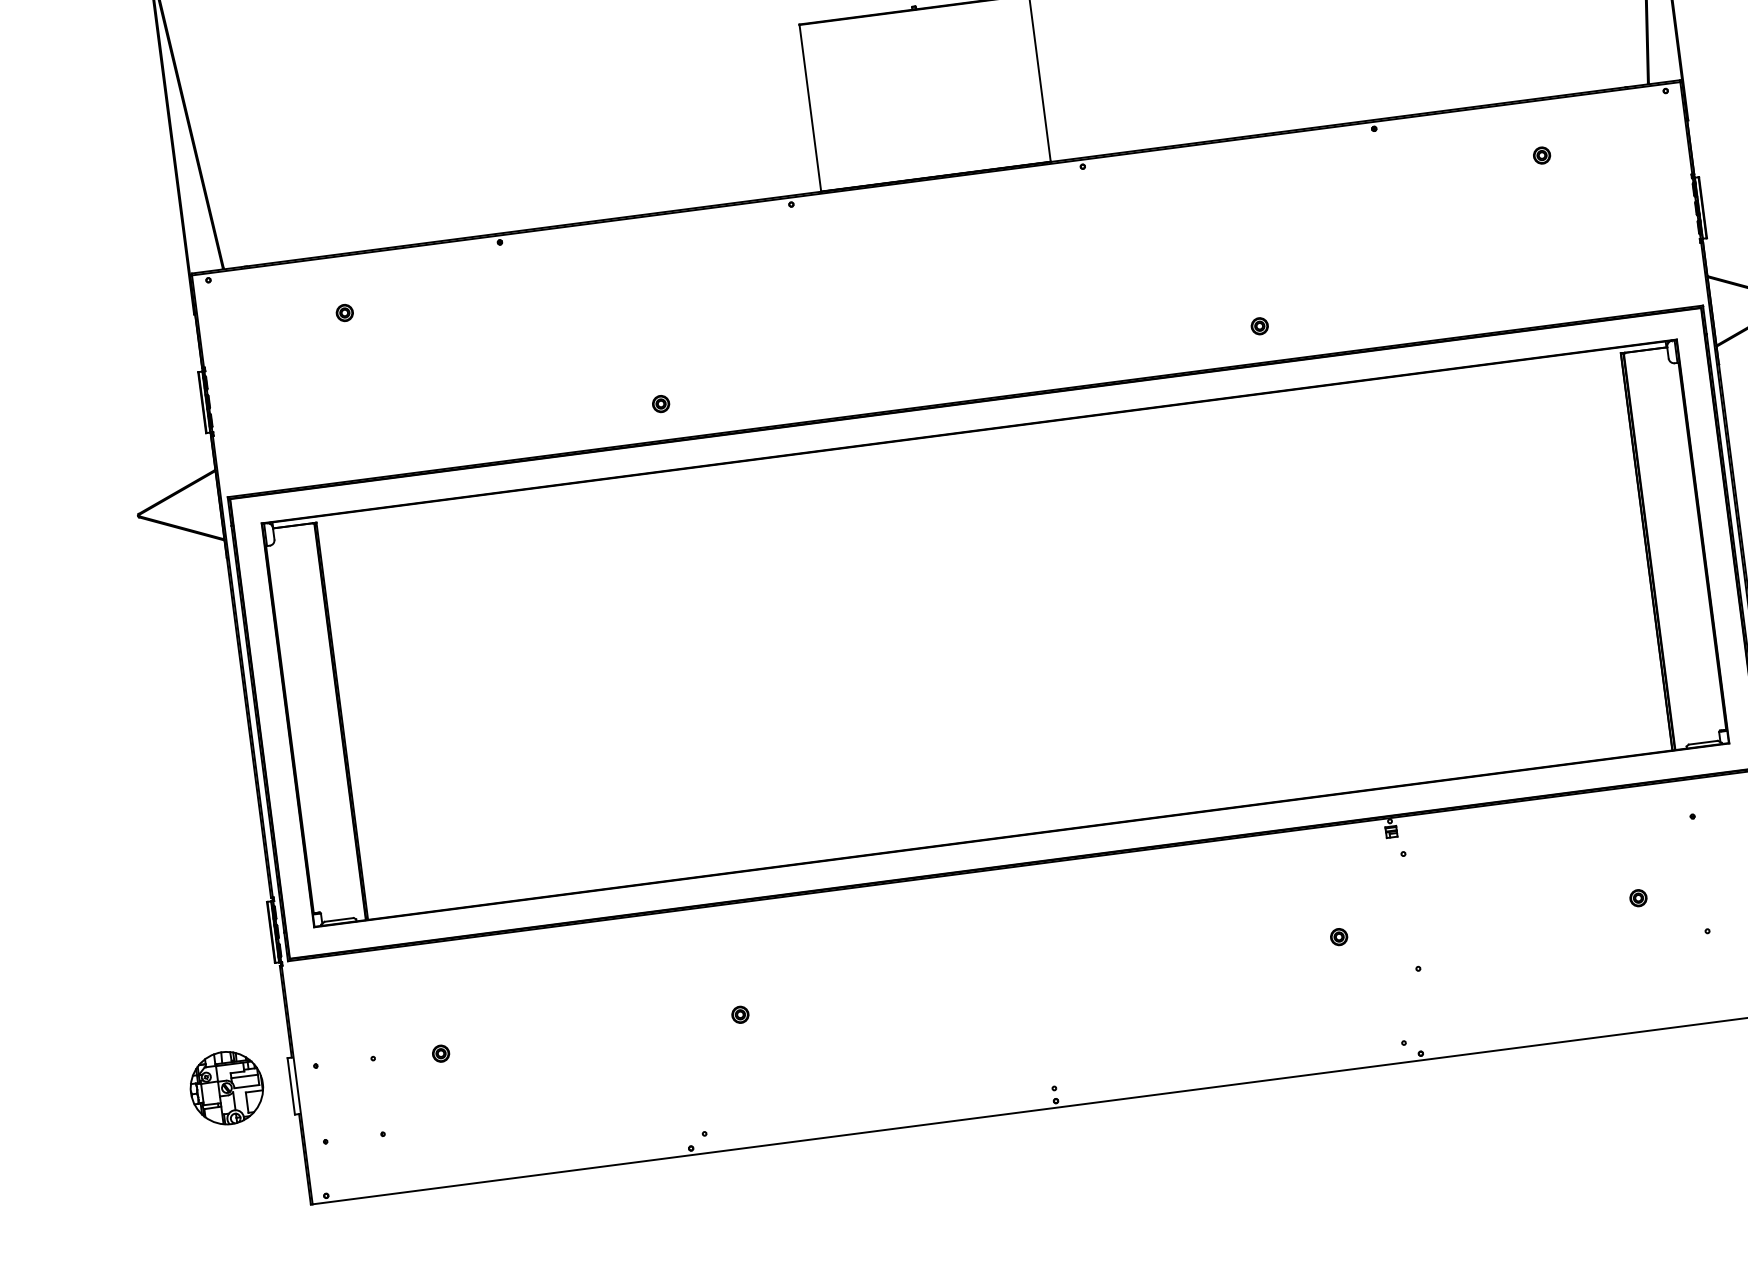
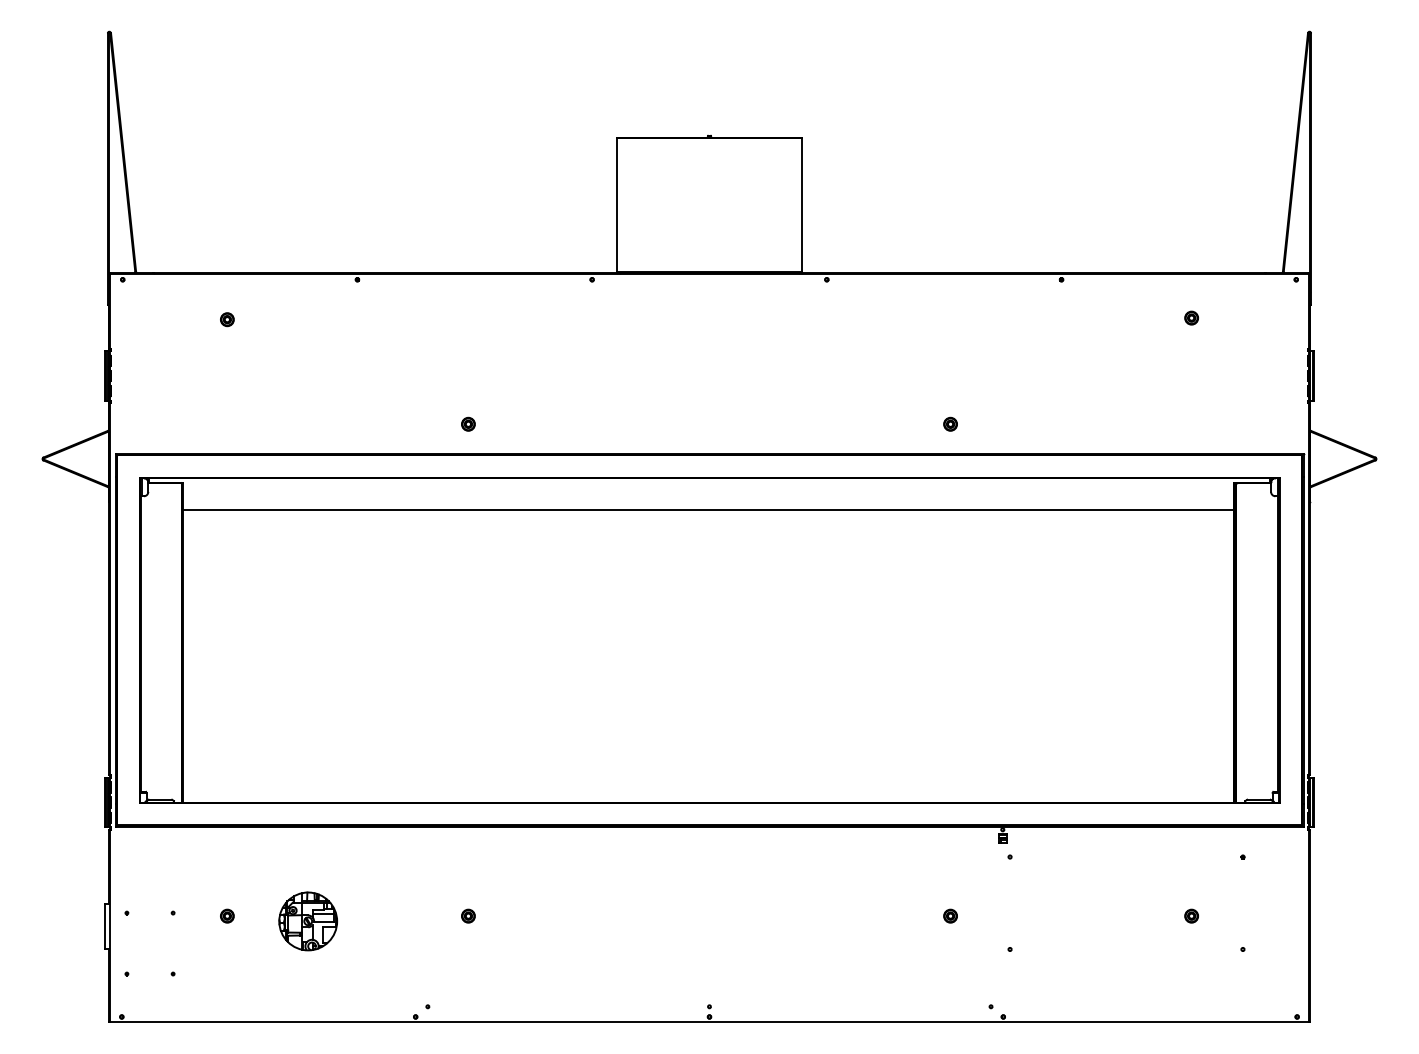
line: (973, 472) -> (708, 510), added
part: (227, 1088) -> (308, 921), moved

